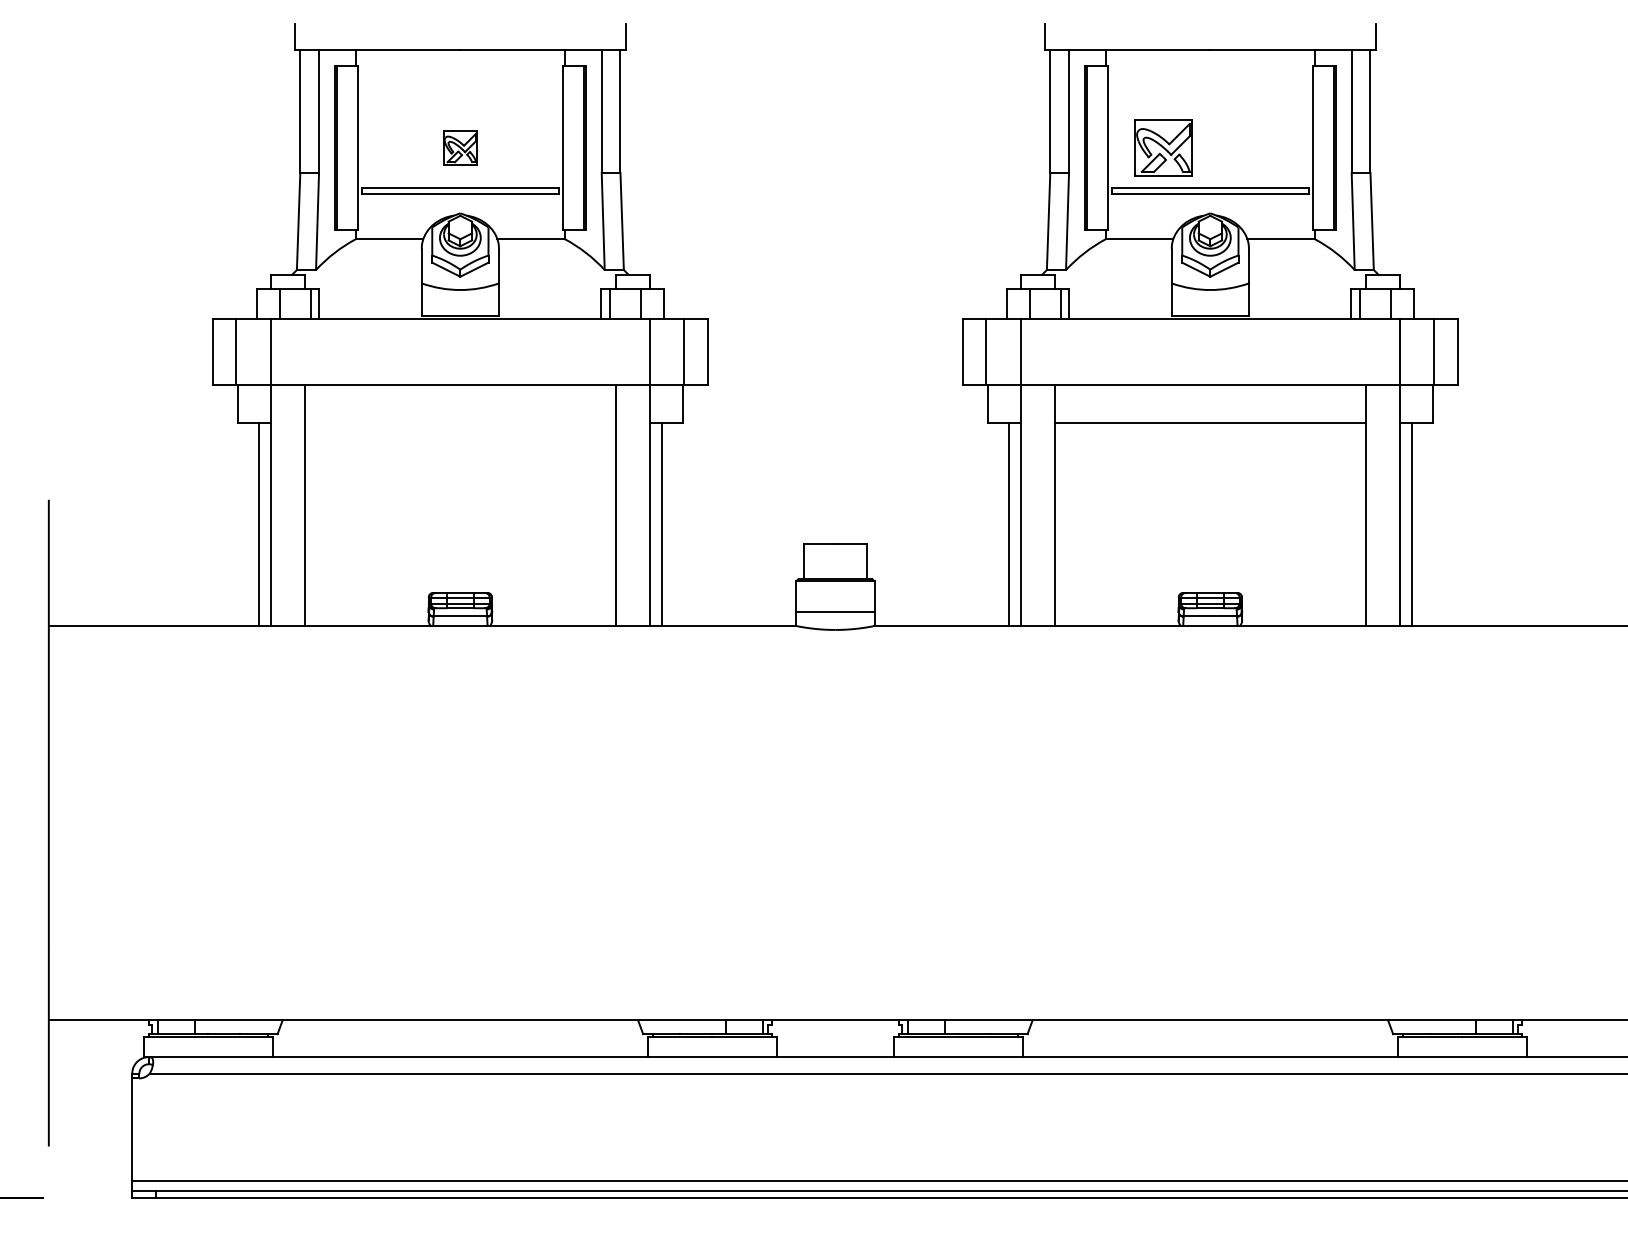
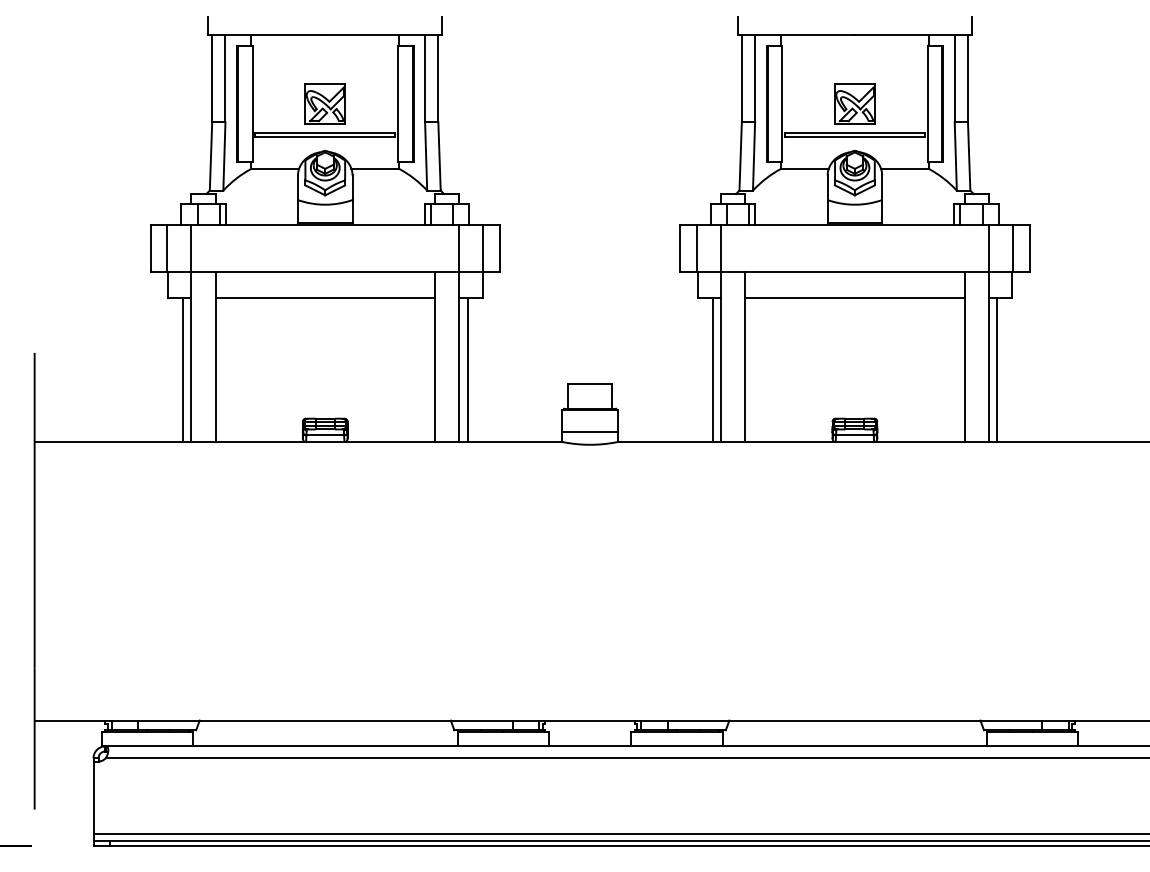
part: (460, 147) -> (325, 104), size x1.67
part: (1163, 147) -> (855, 104), moved
line: (460, 422) -> (325, 298), added

